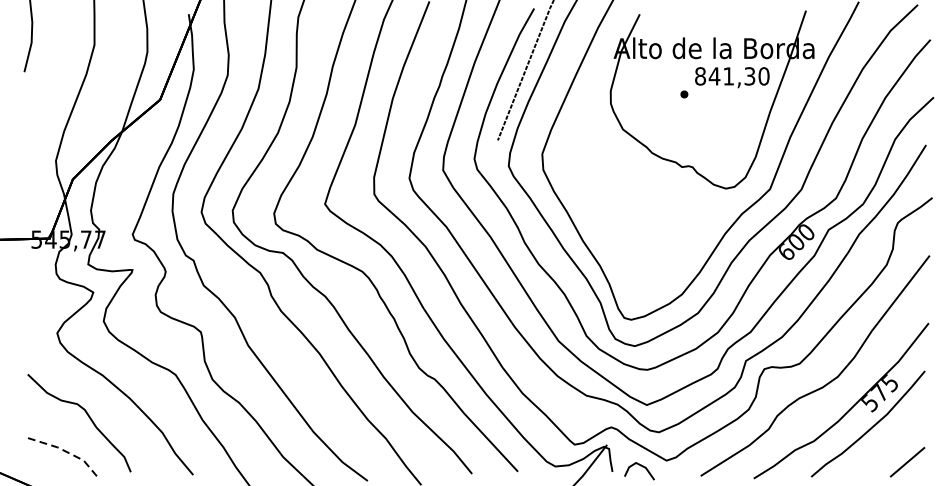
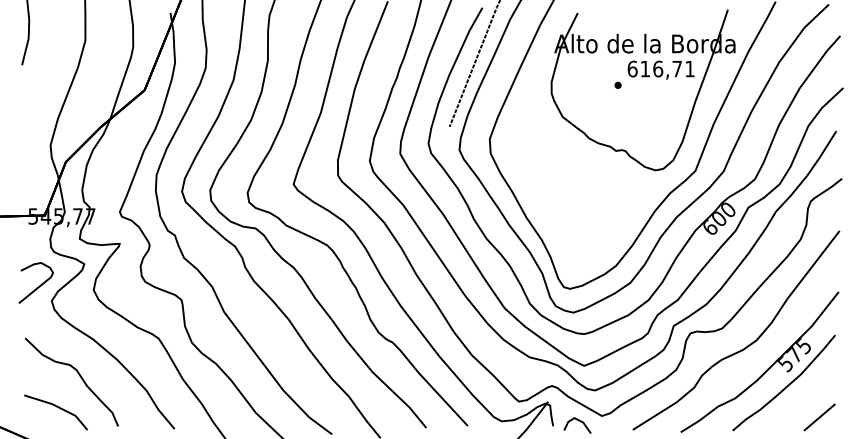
text: (732, 75) -> (661, 68), 841,30 -> 616,71
curve: (43, 316) -> (39, 285), added
line: (65, 451) -> (59, 407), dashed -> solid

